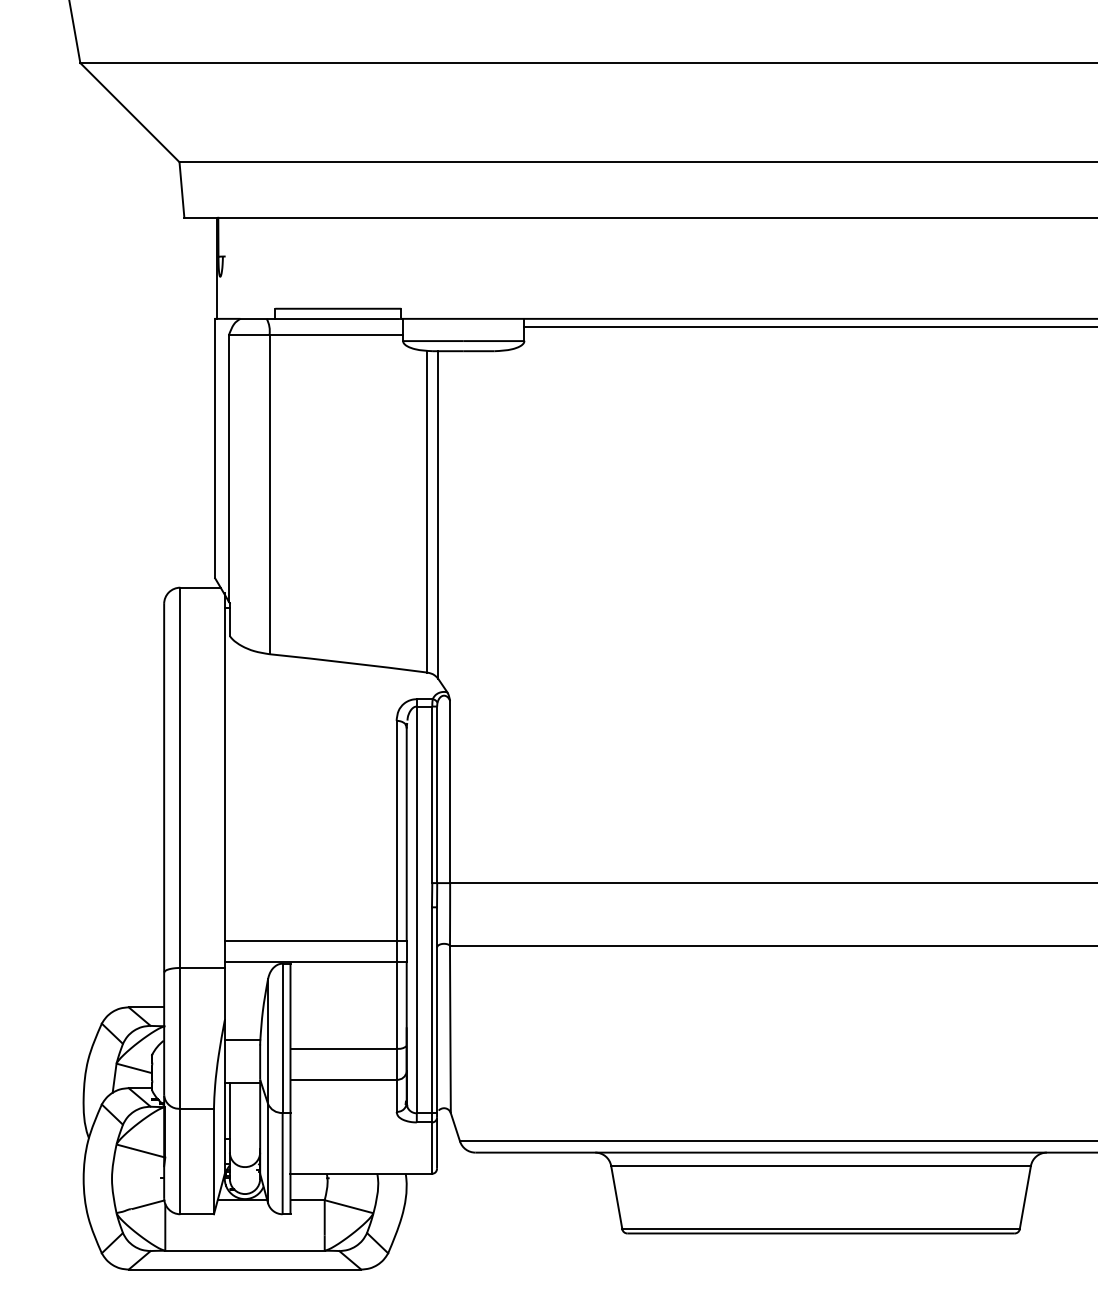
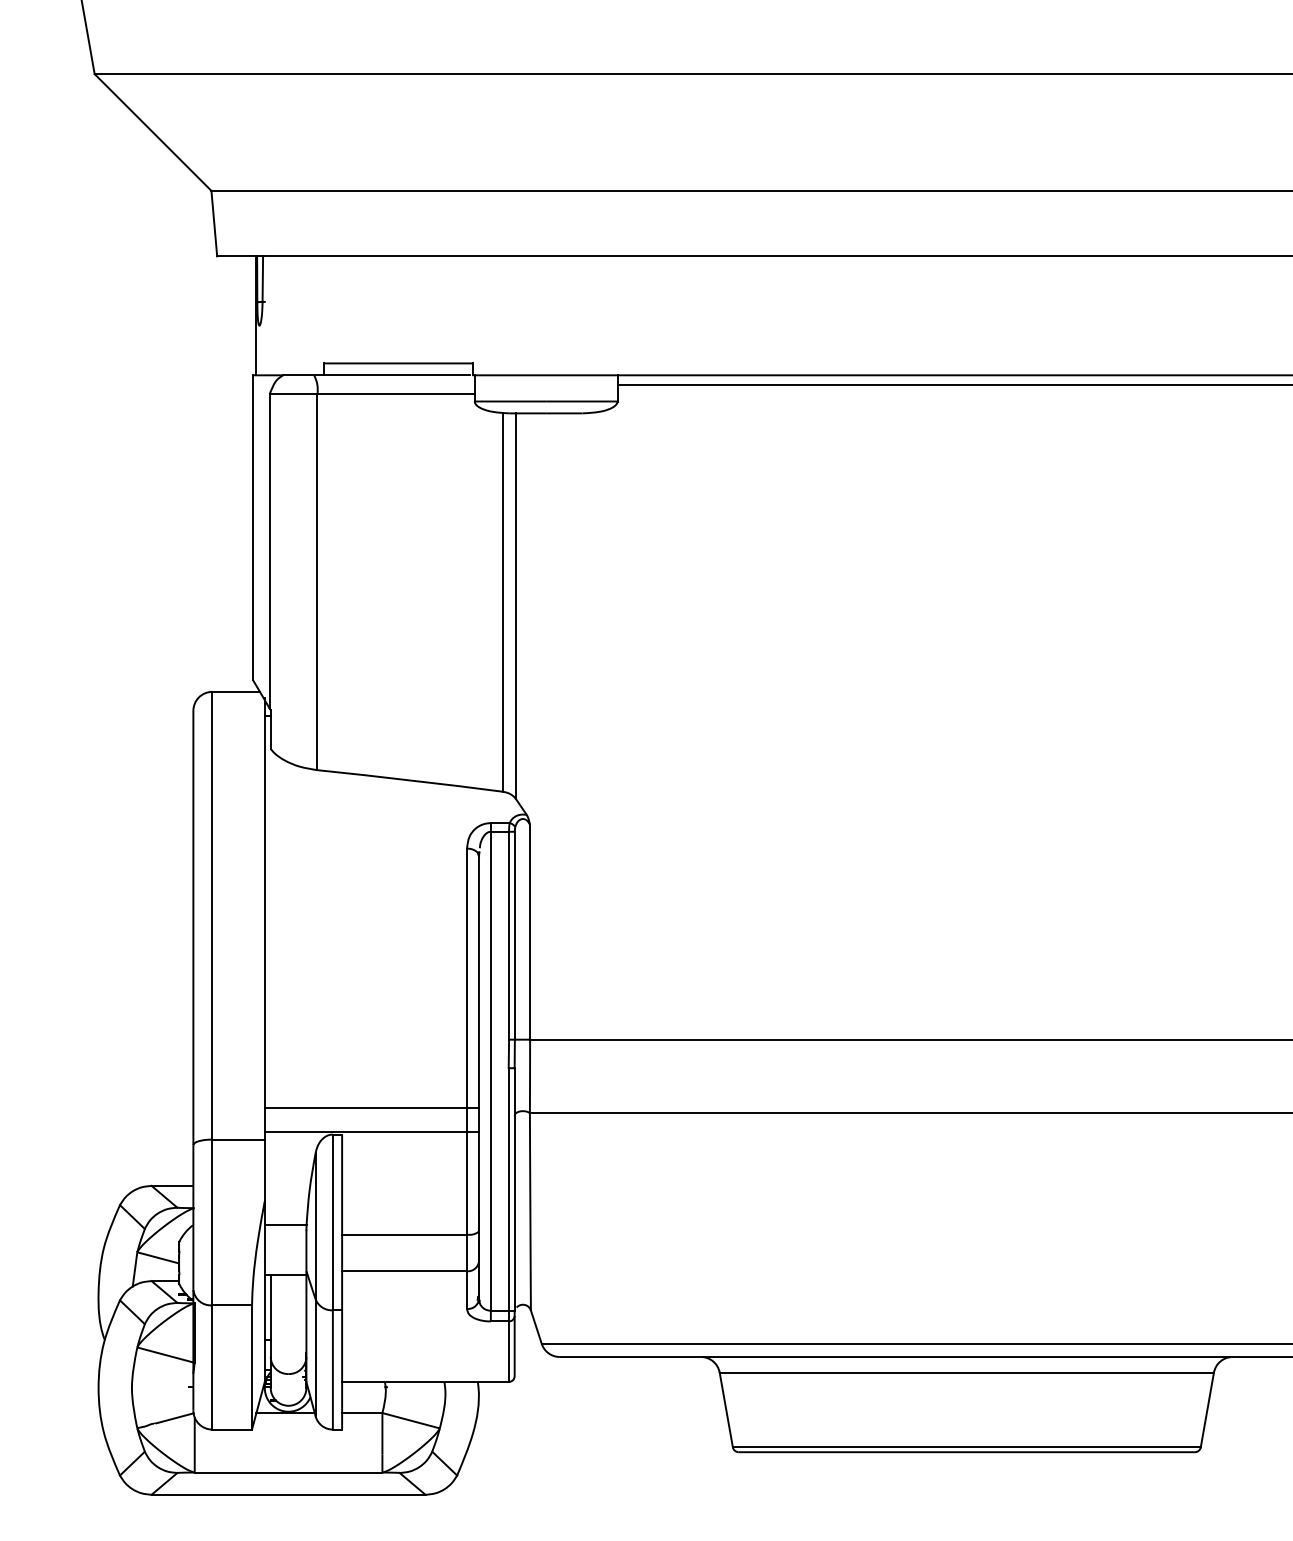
line: (222, 237) -> (262, 279), added

